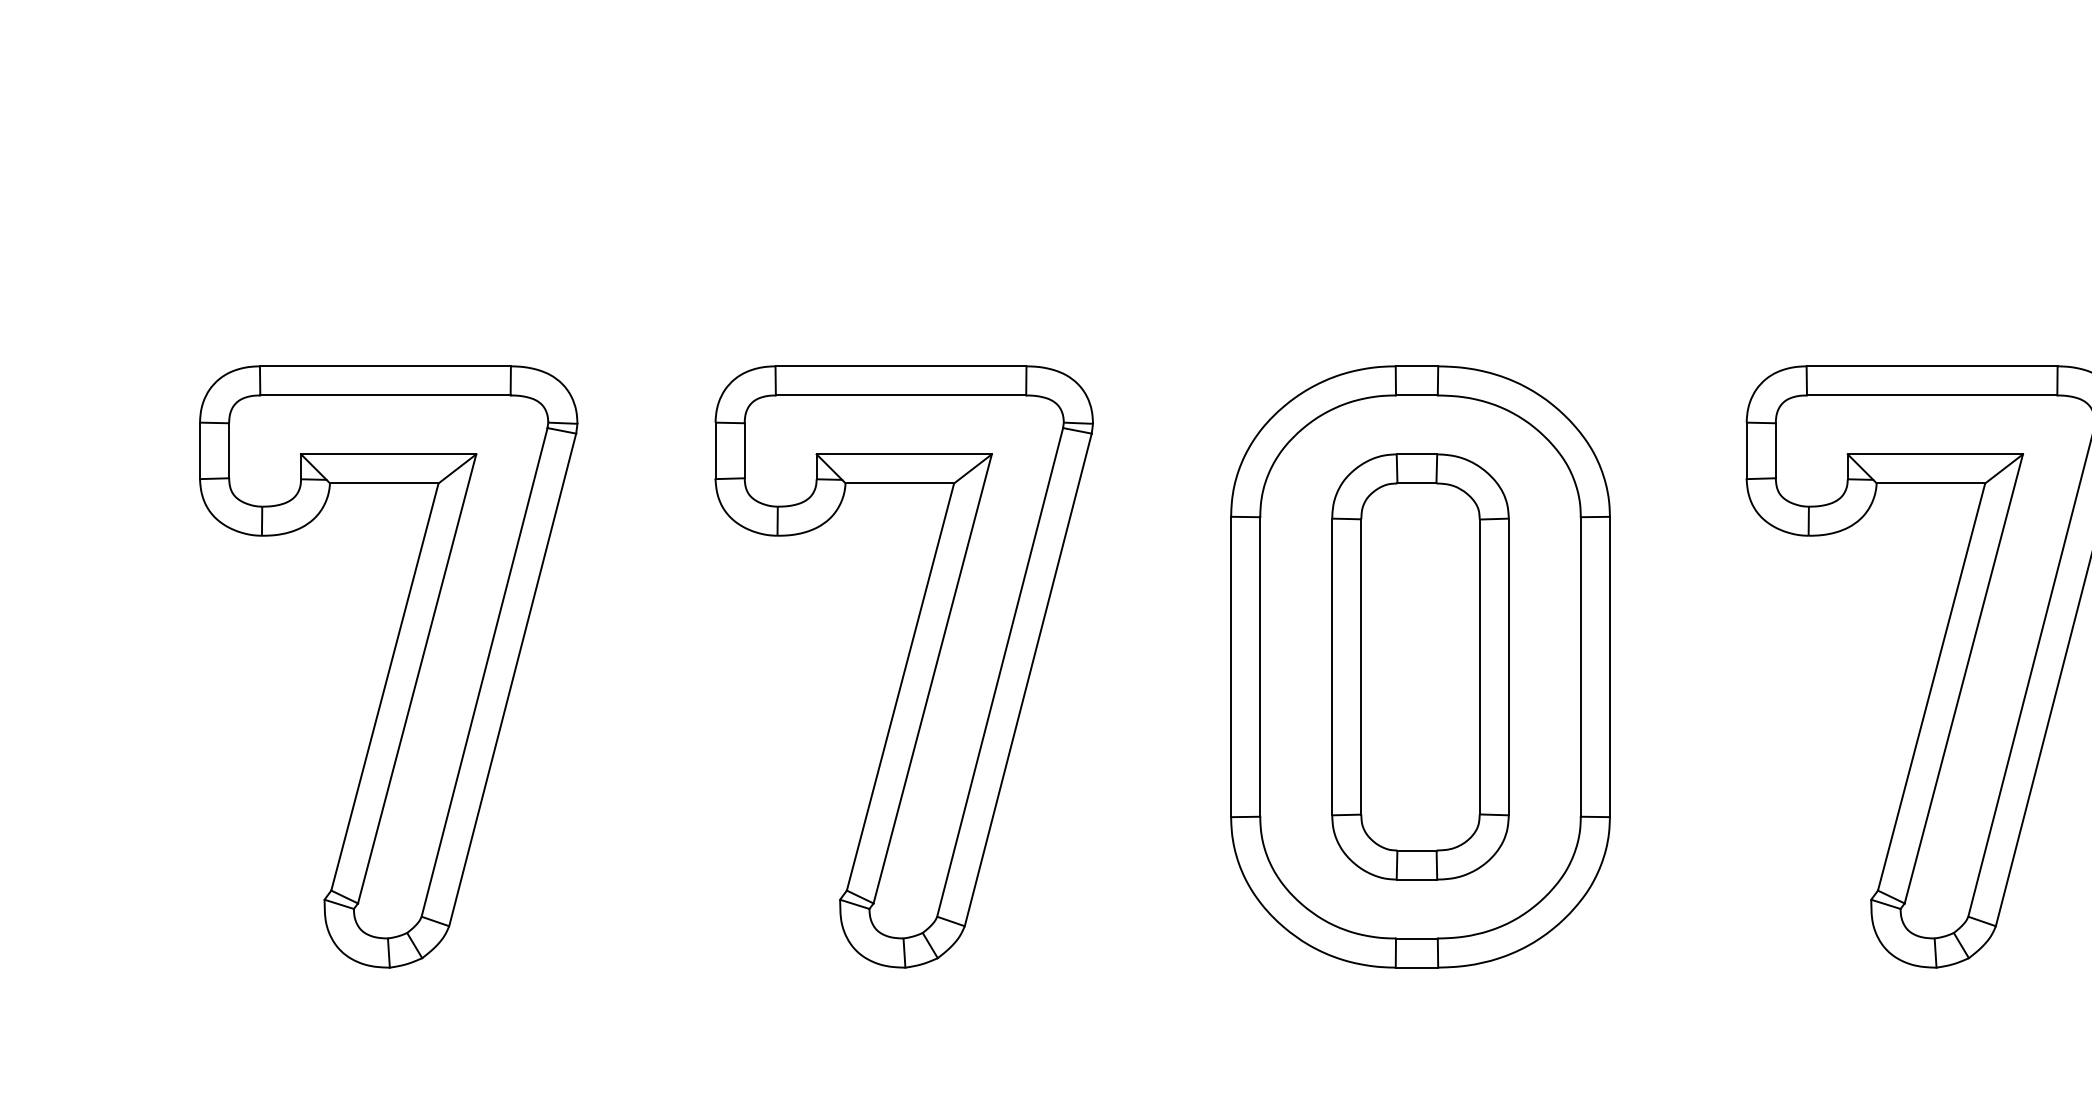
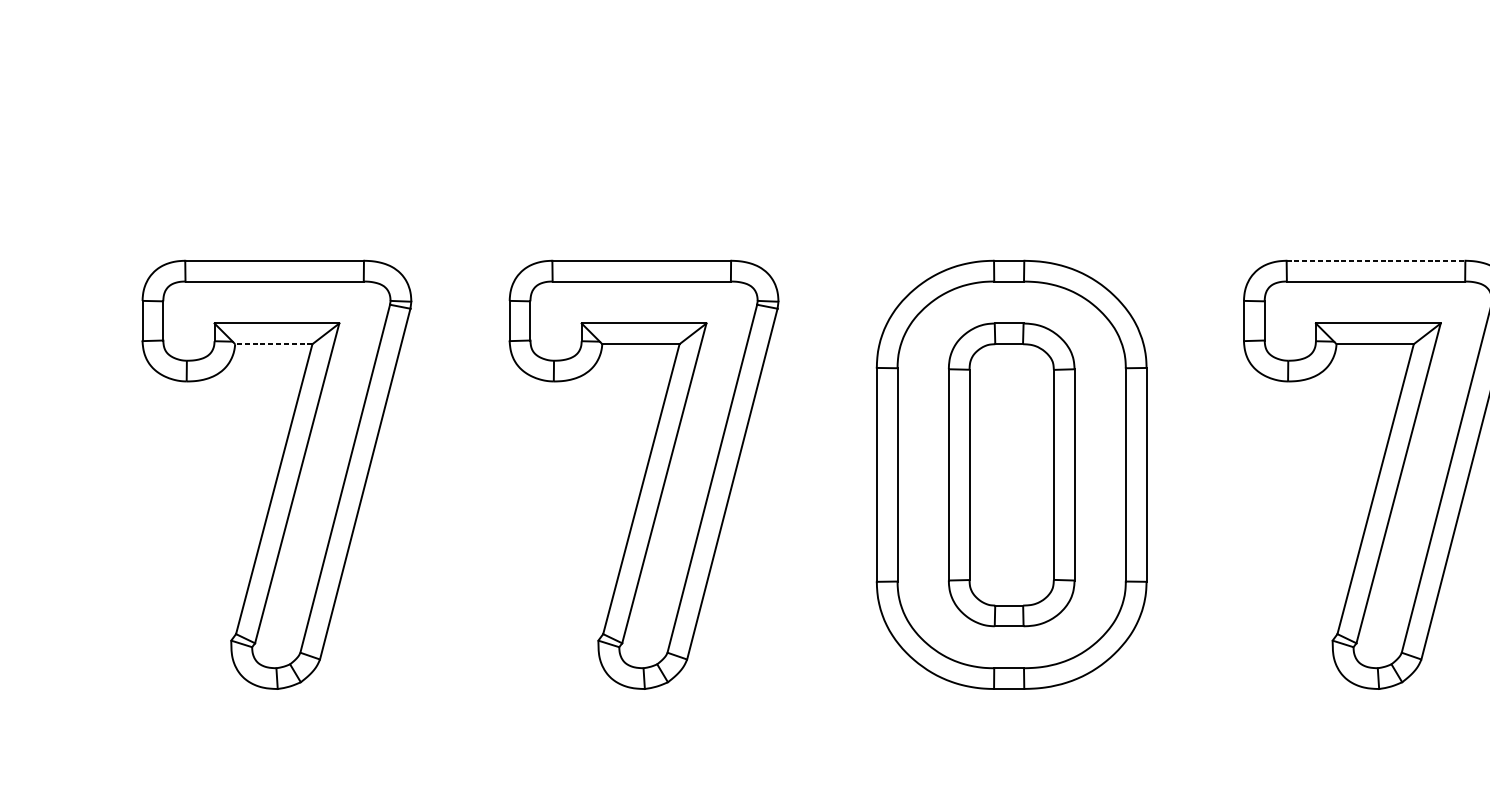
line: (1932, 366) -> (1376, 260), solid -> dashed
line: (383, 483) -> (273, 344), solid -> dashed

